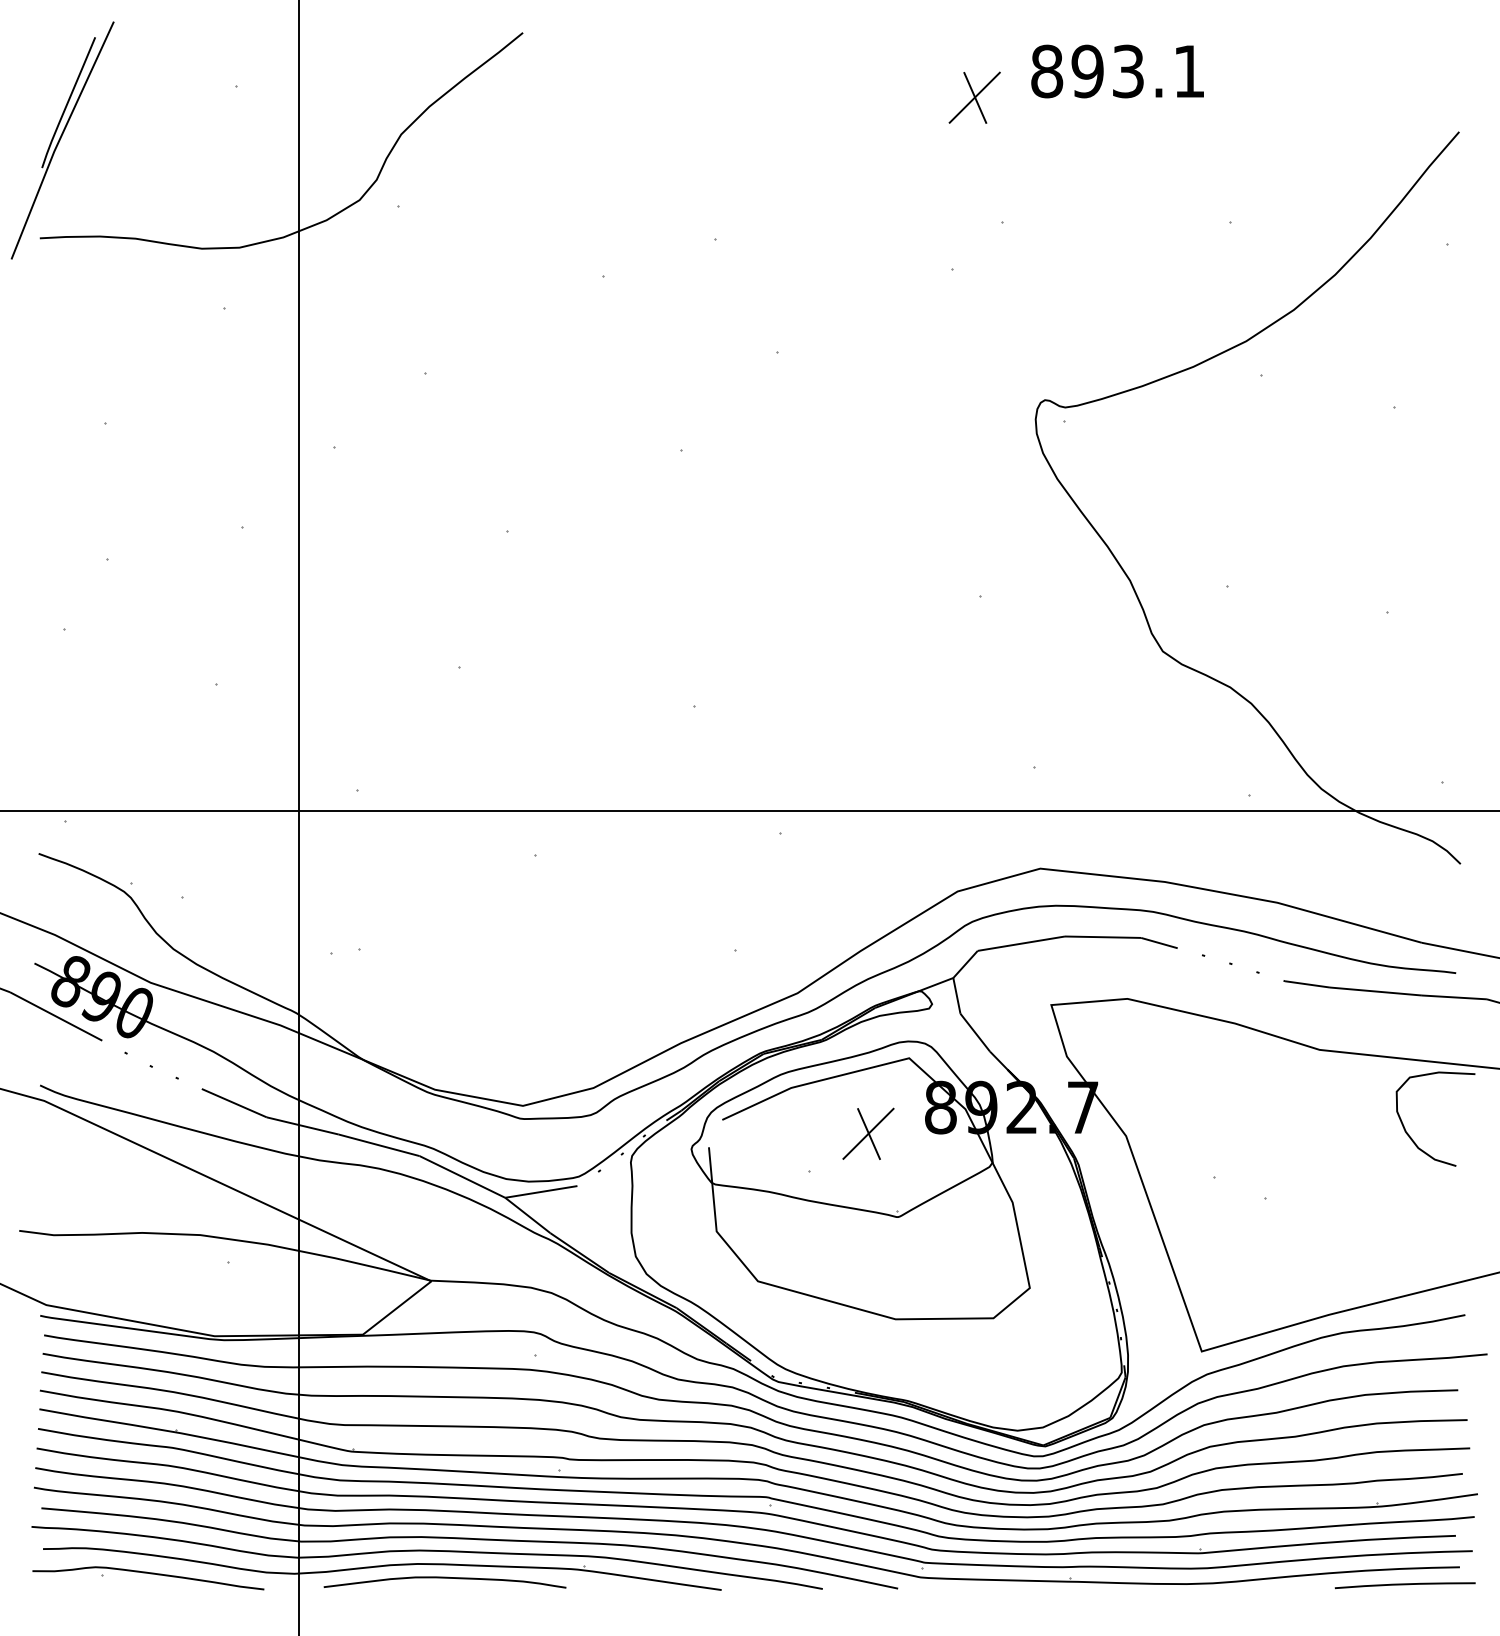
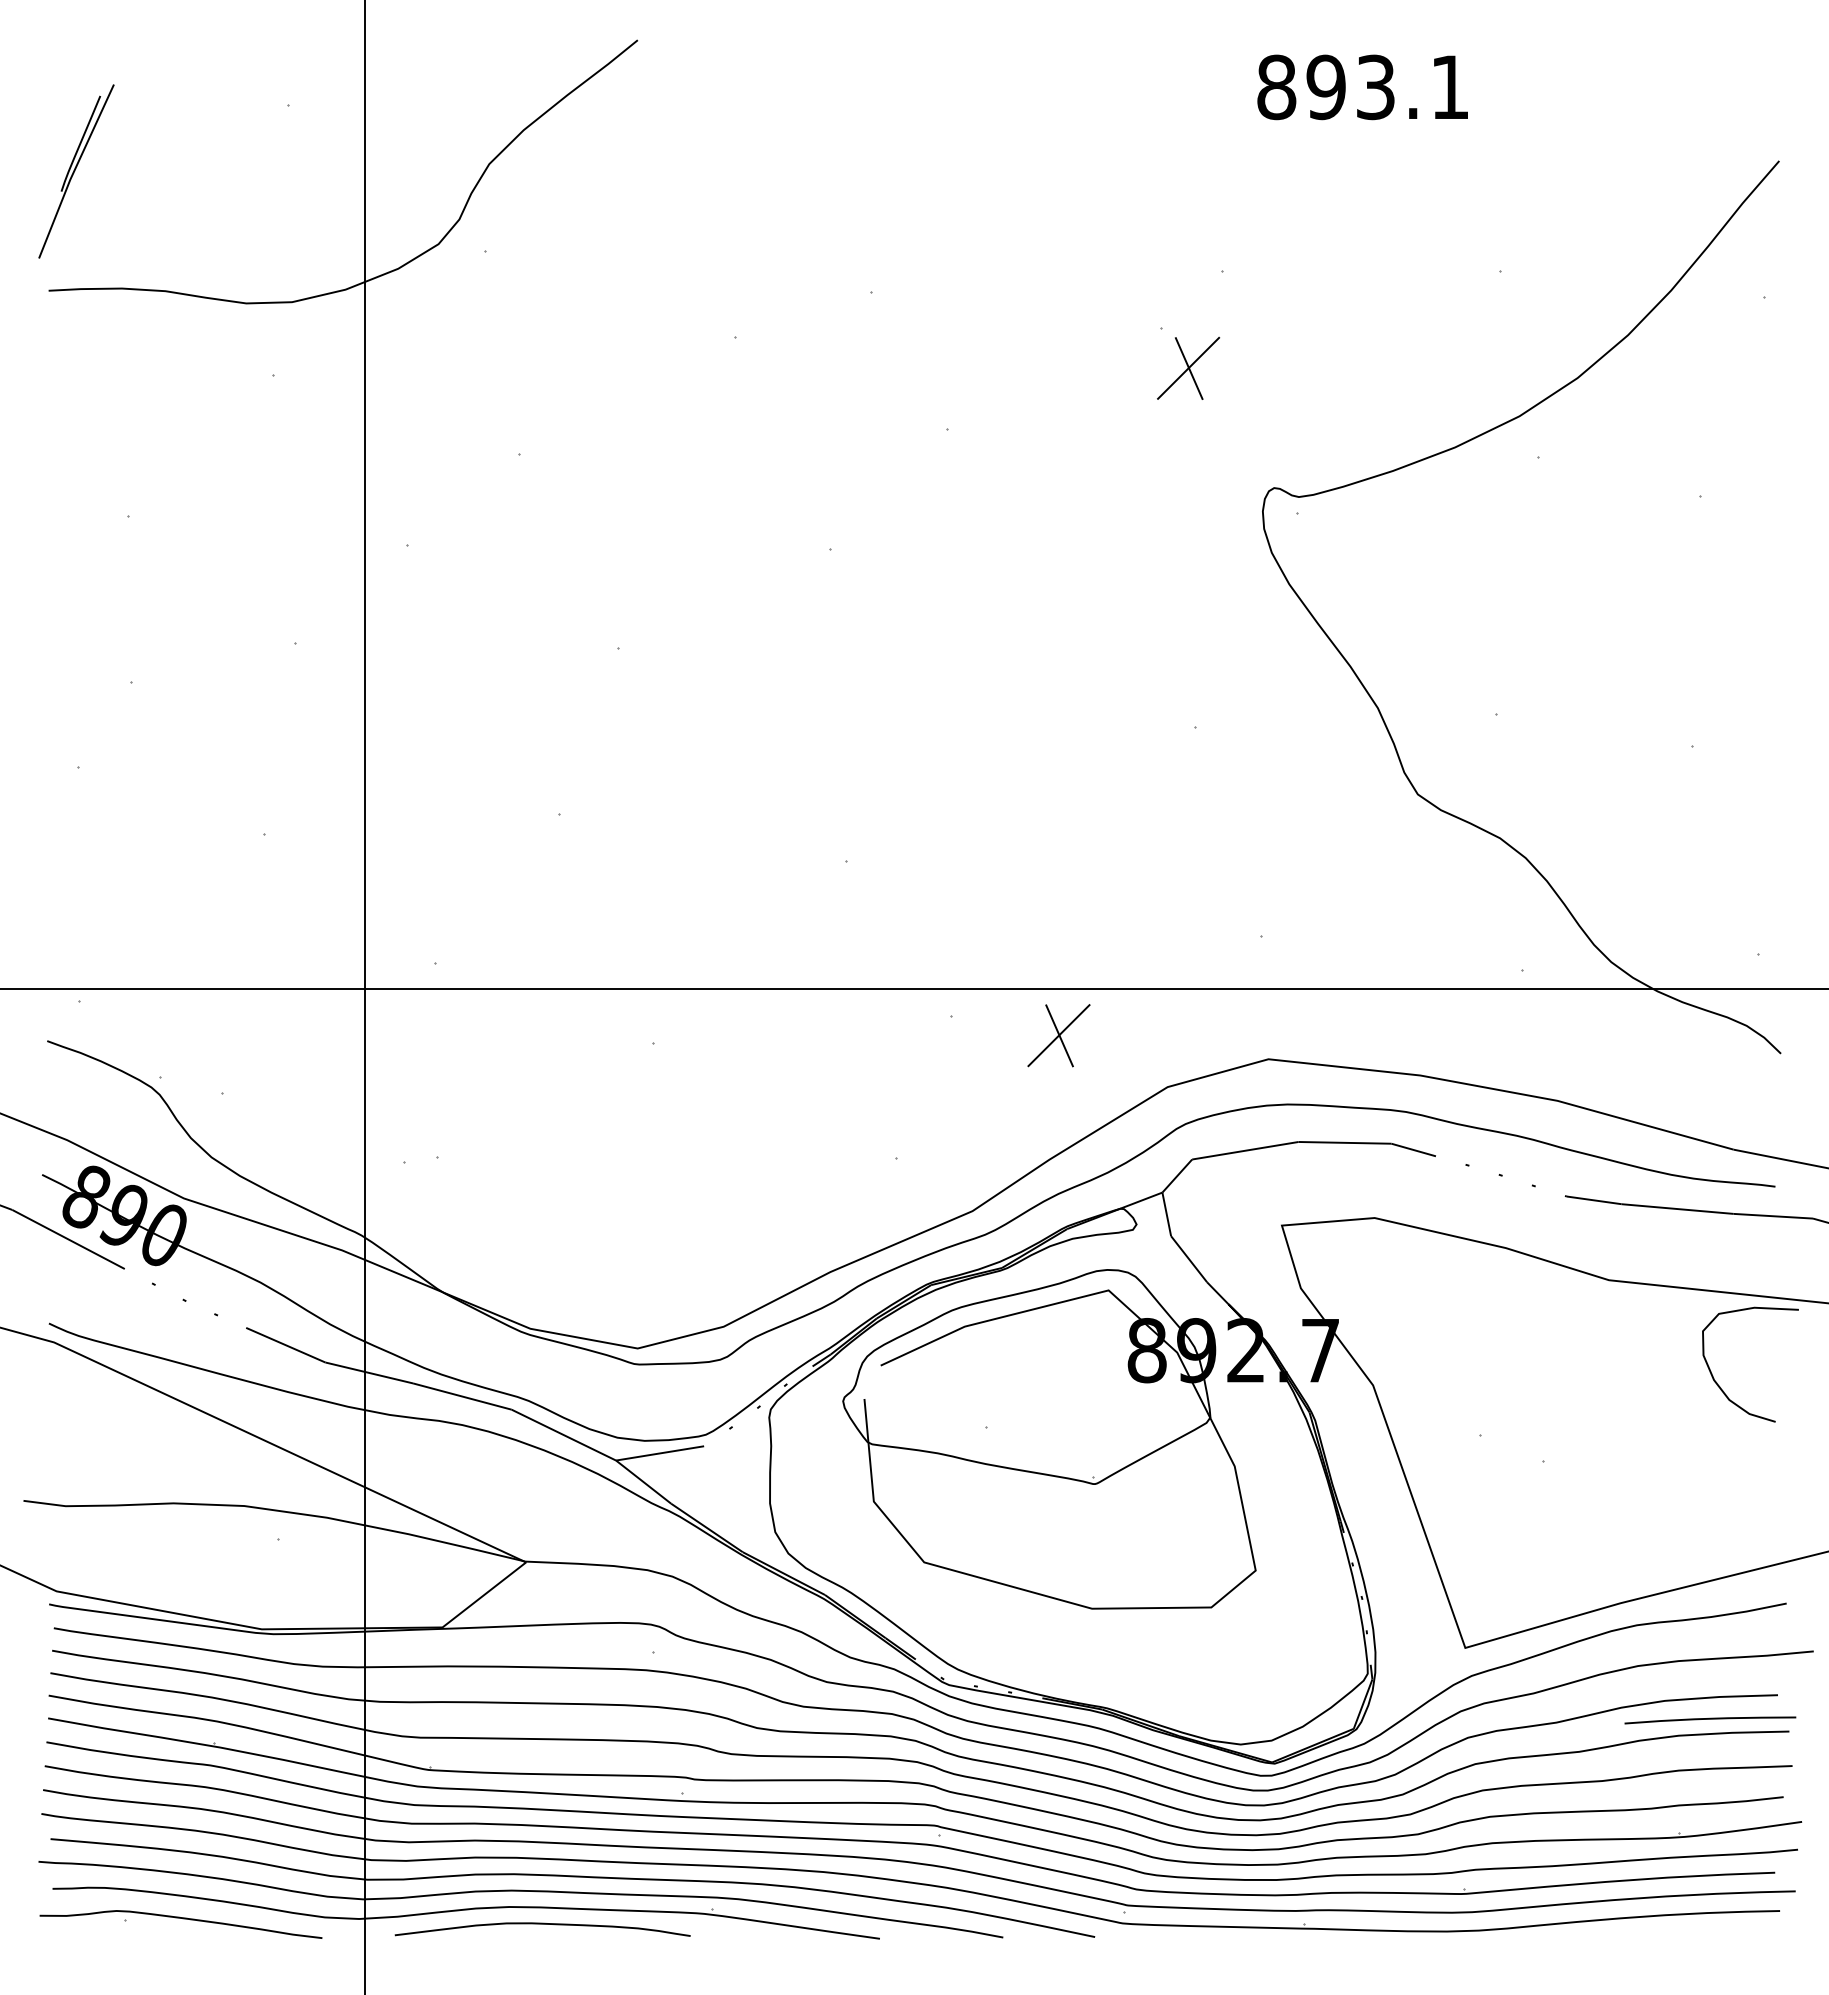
part: (974, 97) -> (1188, 367), moved
part: (62, 140) -> (76, 171), size x0.6
part: (868, 1133) -> (1058, 1035), moved
curve: (1405, 1584) -> (1710, 1719), moved

